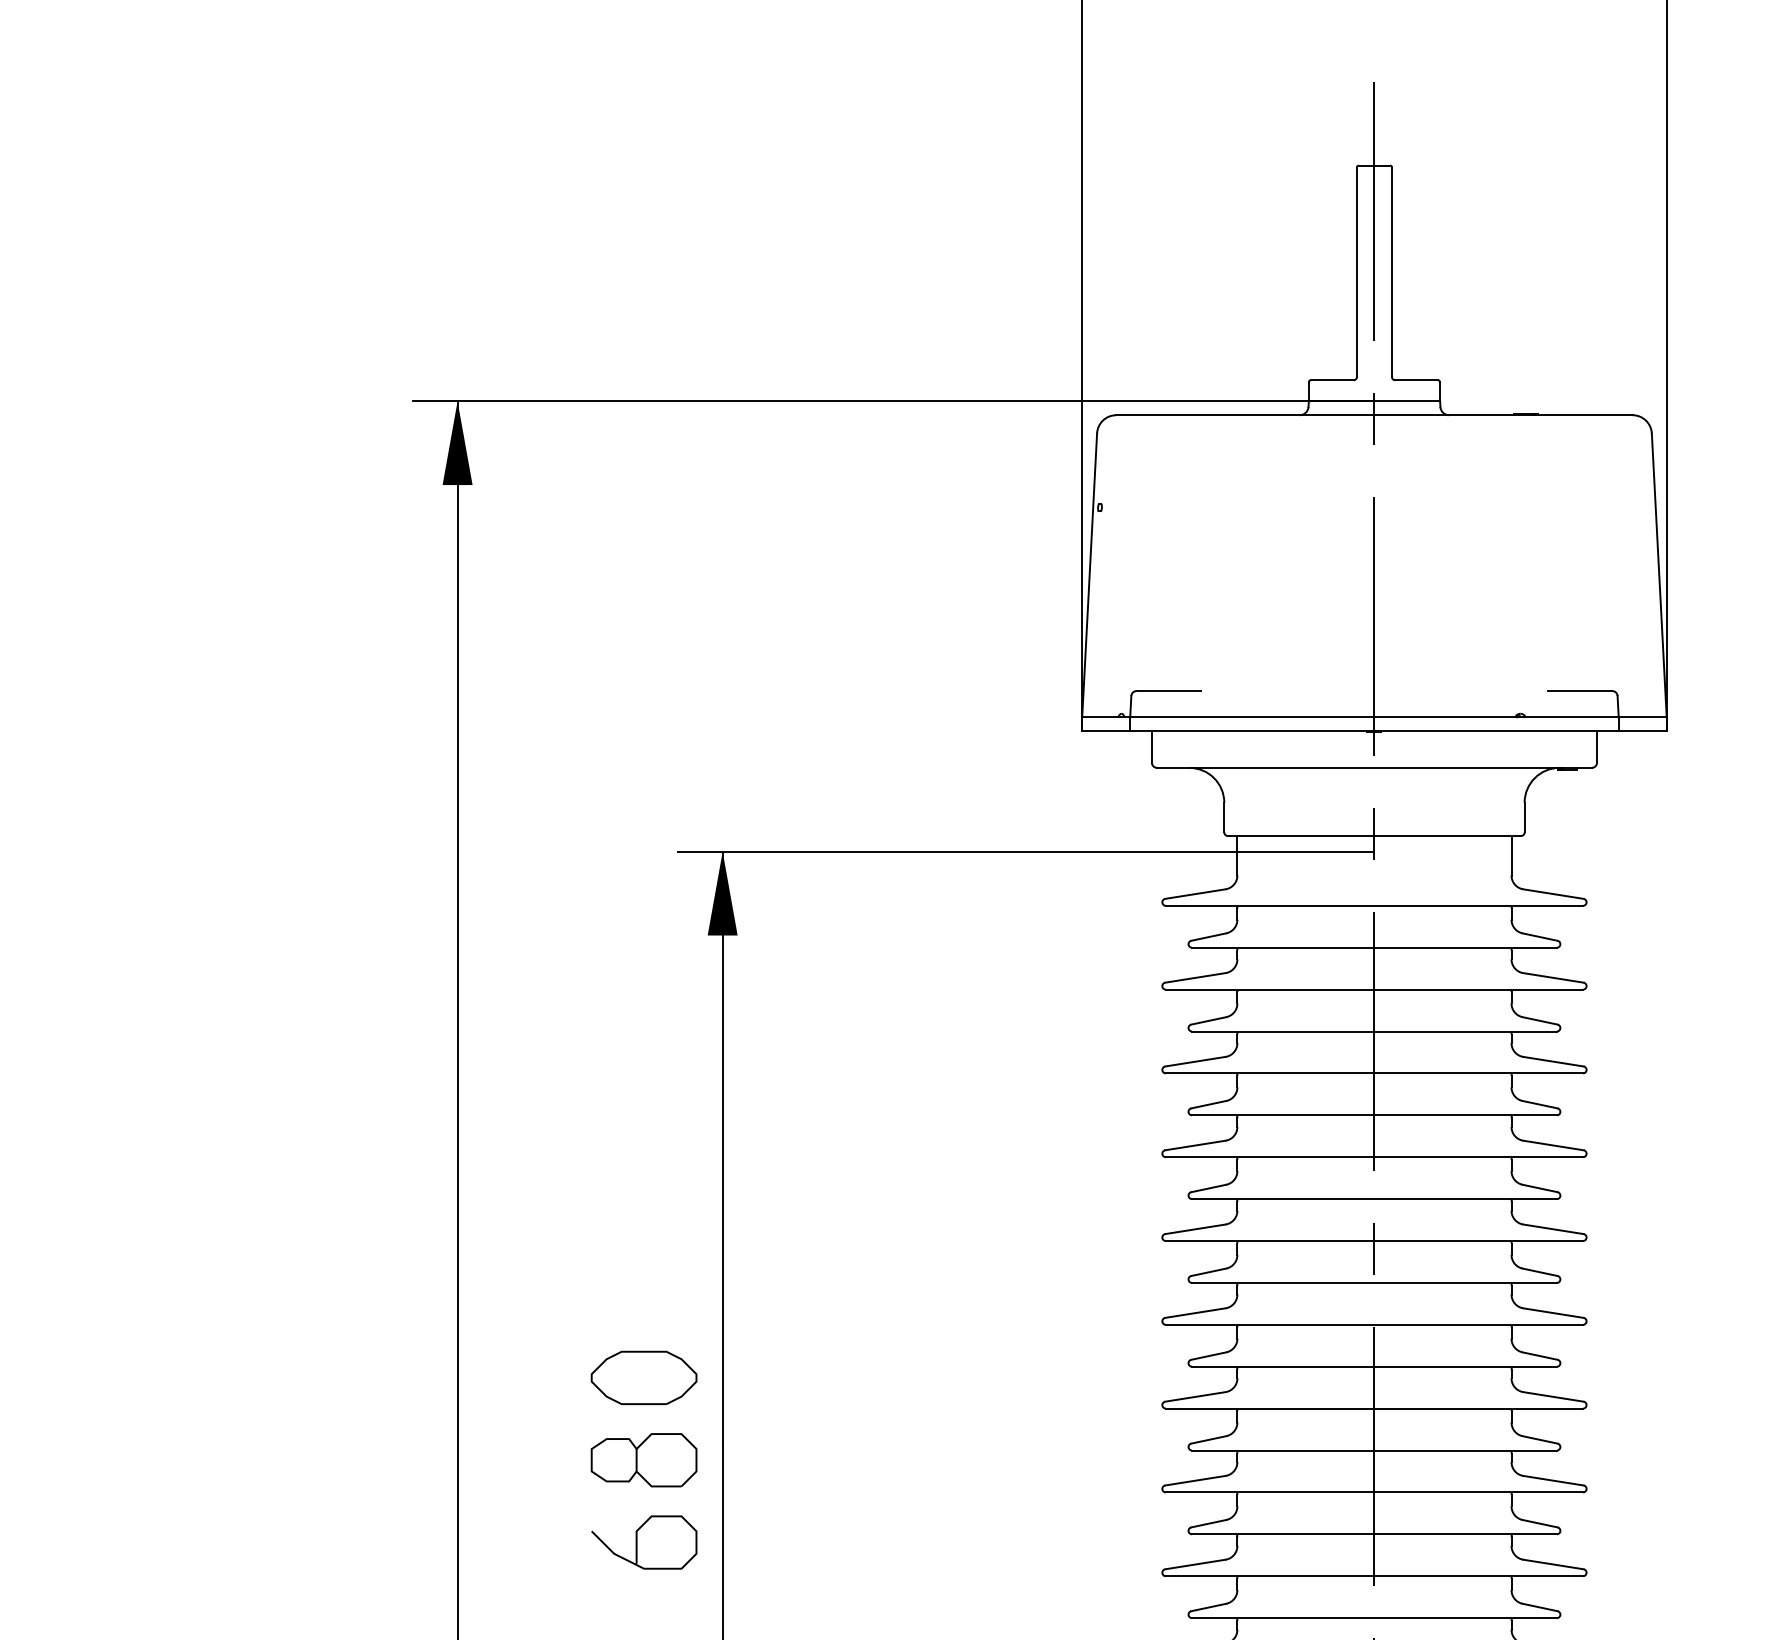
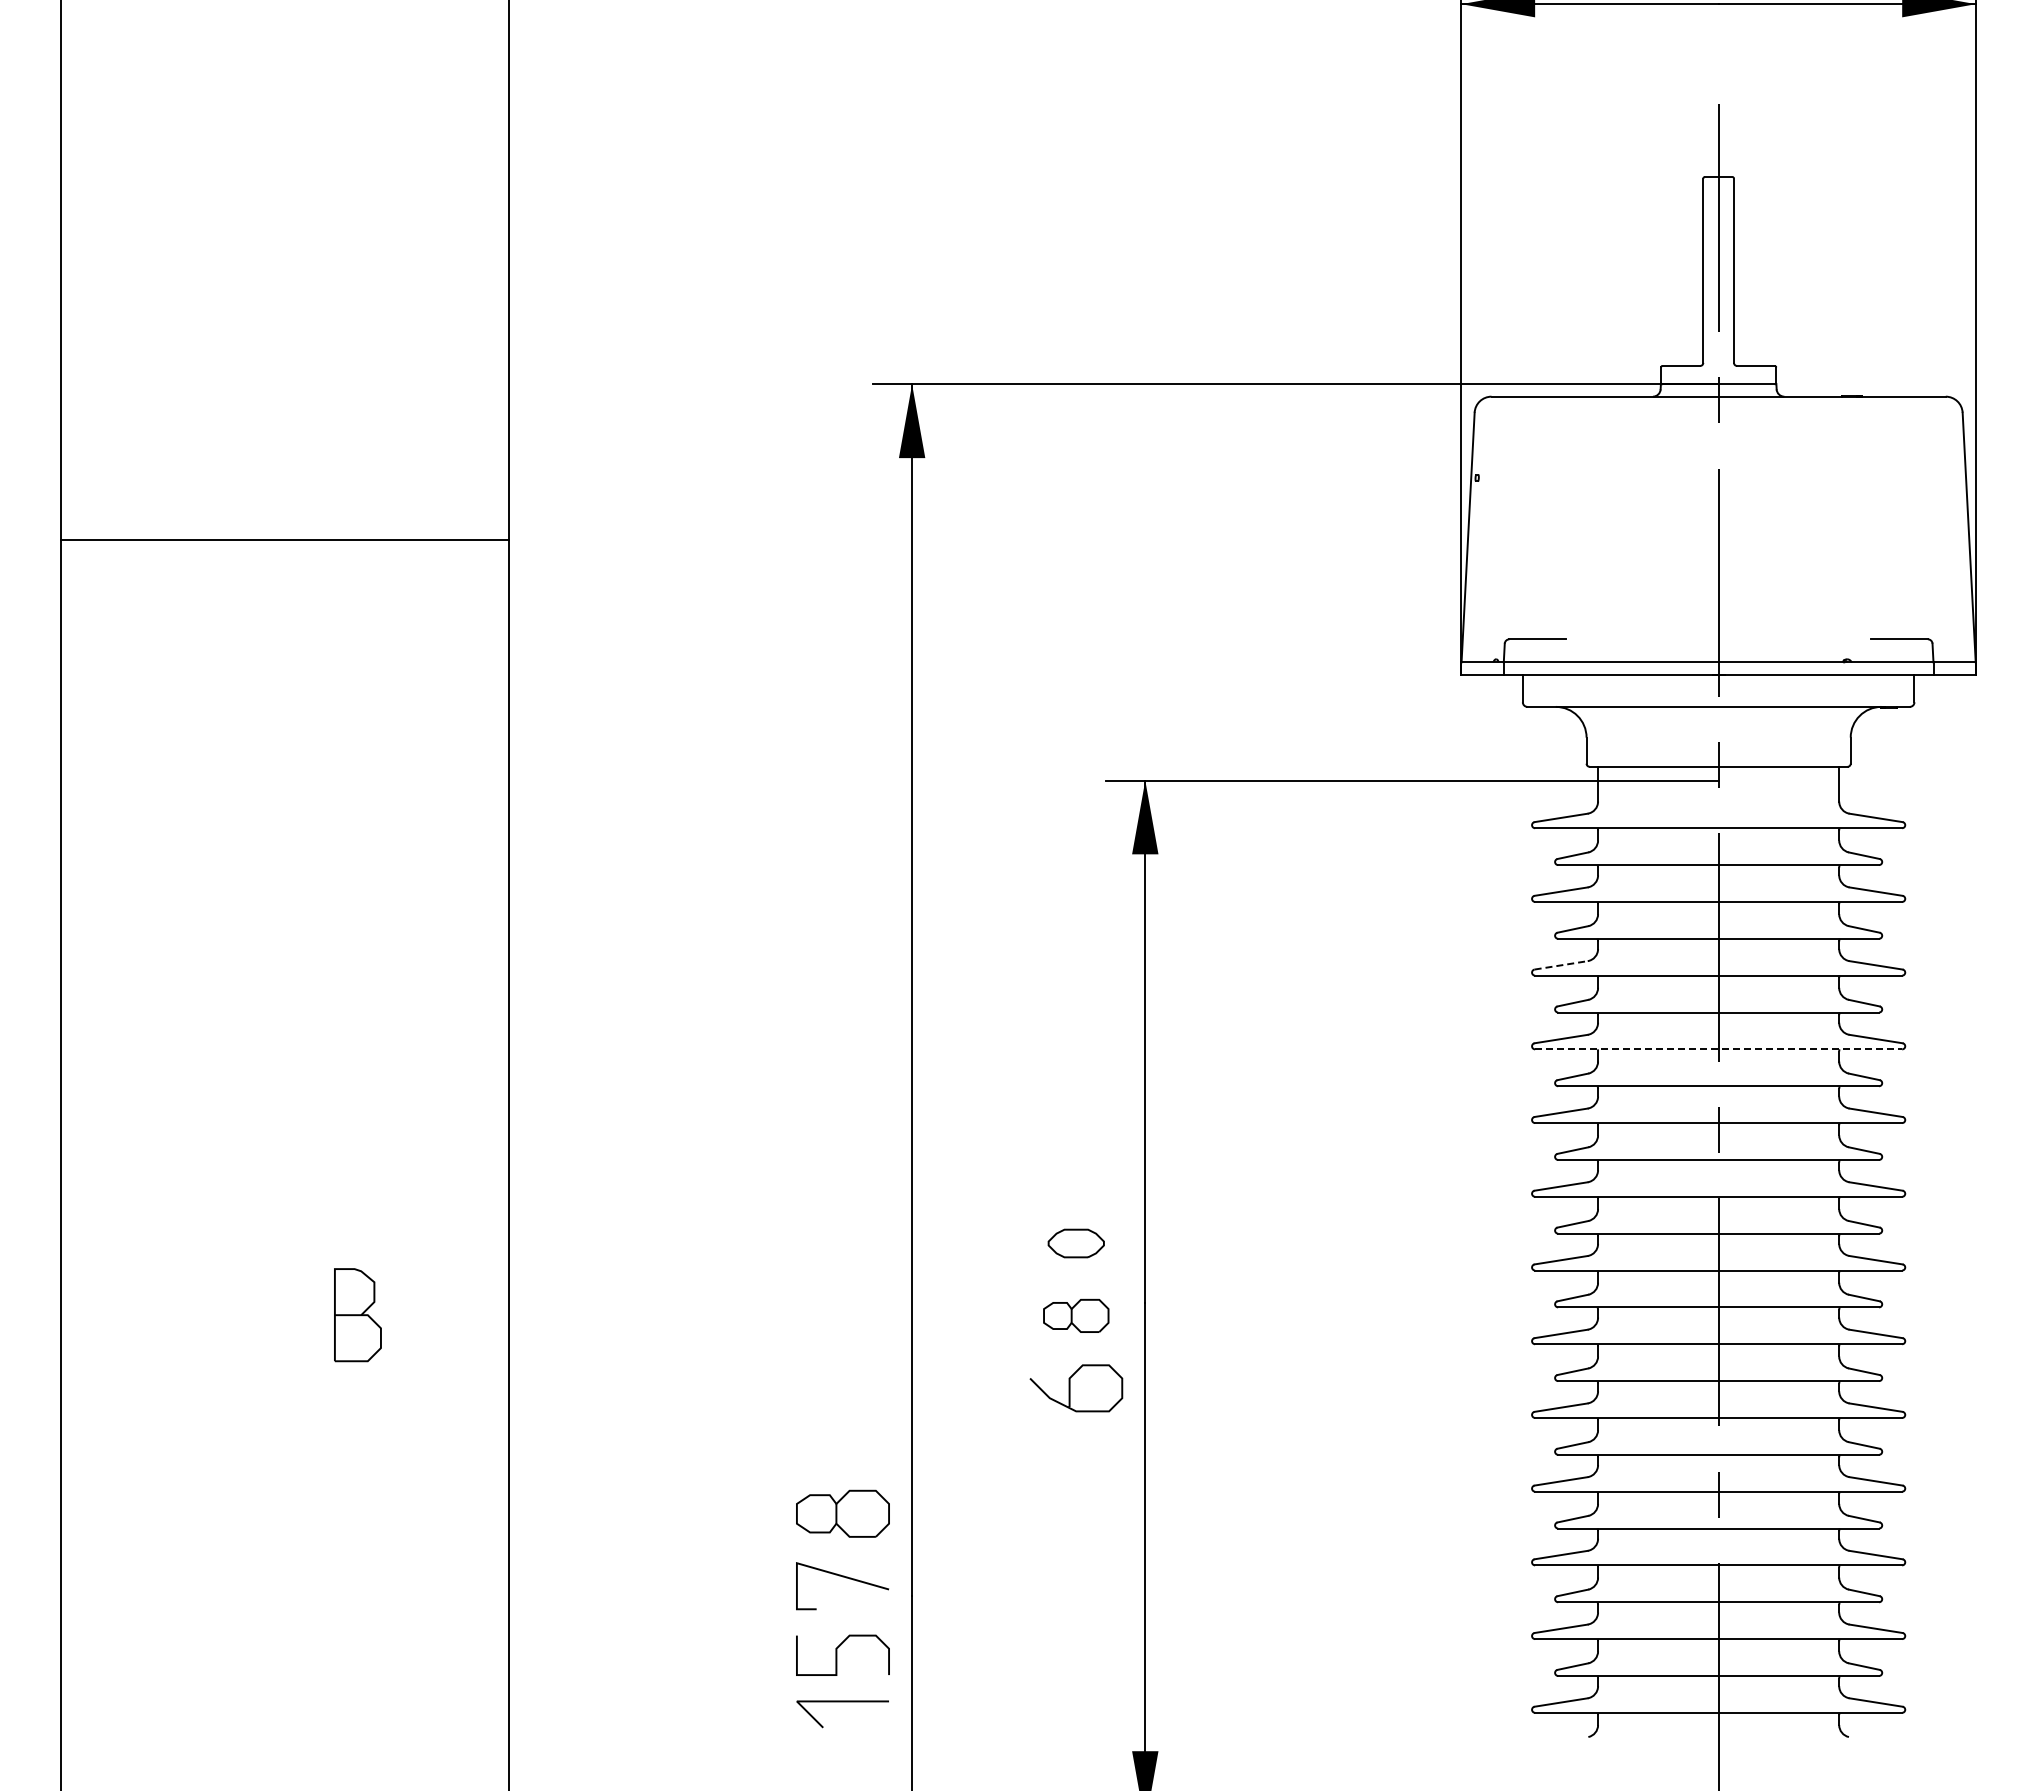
line: (1195, 1061) -> (1561, 965), solid -> dashed
line: (1374, 1157) -> (1718, 1049), solid -> dashed
part: (644, 1377) -> (1076, 1243), size x0.6
part: (644, 1459) -> (1076, 1315), size x0.7

